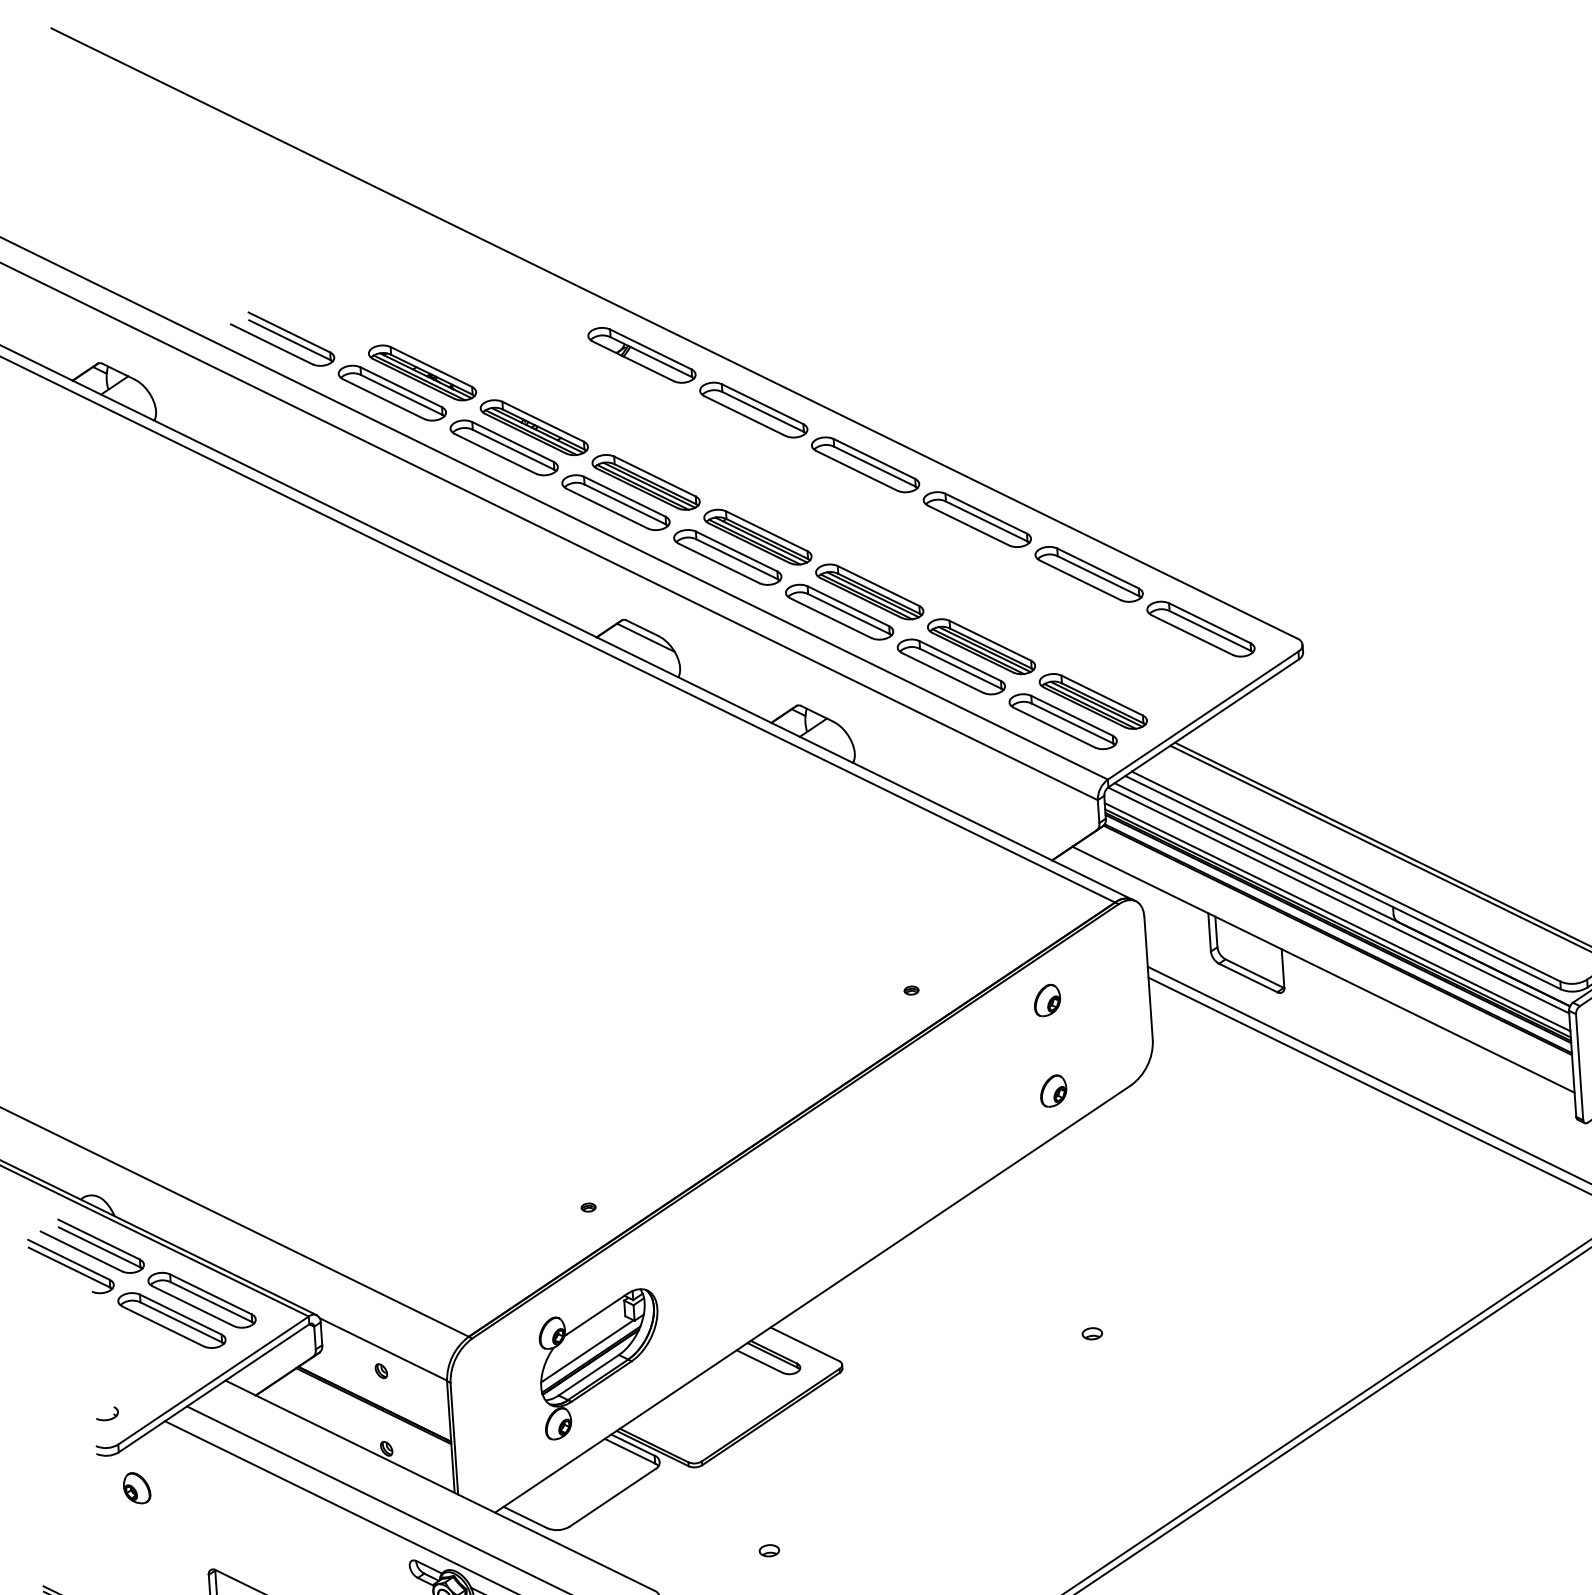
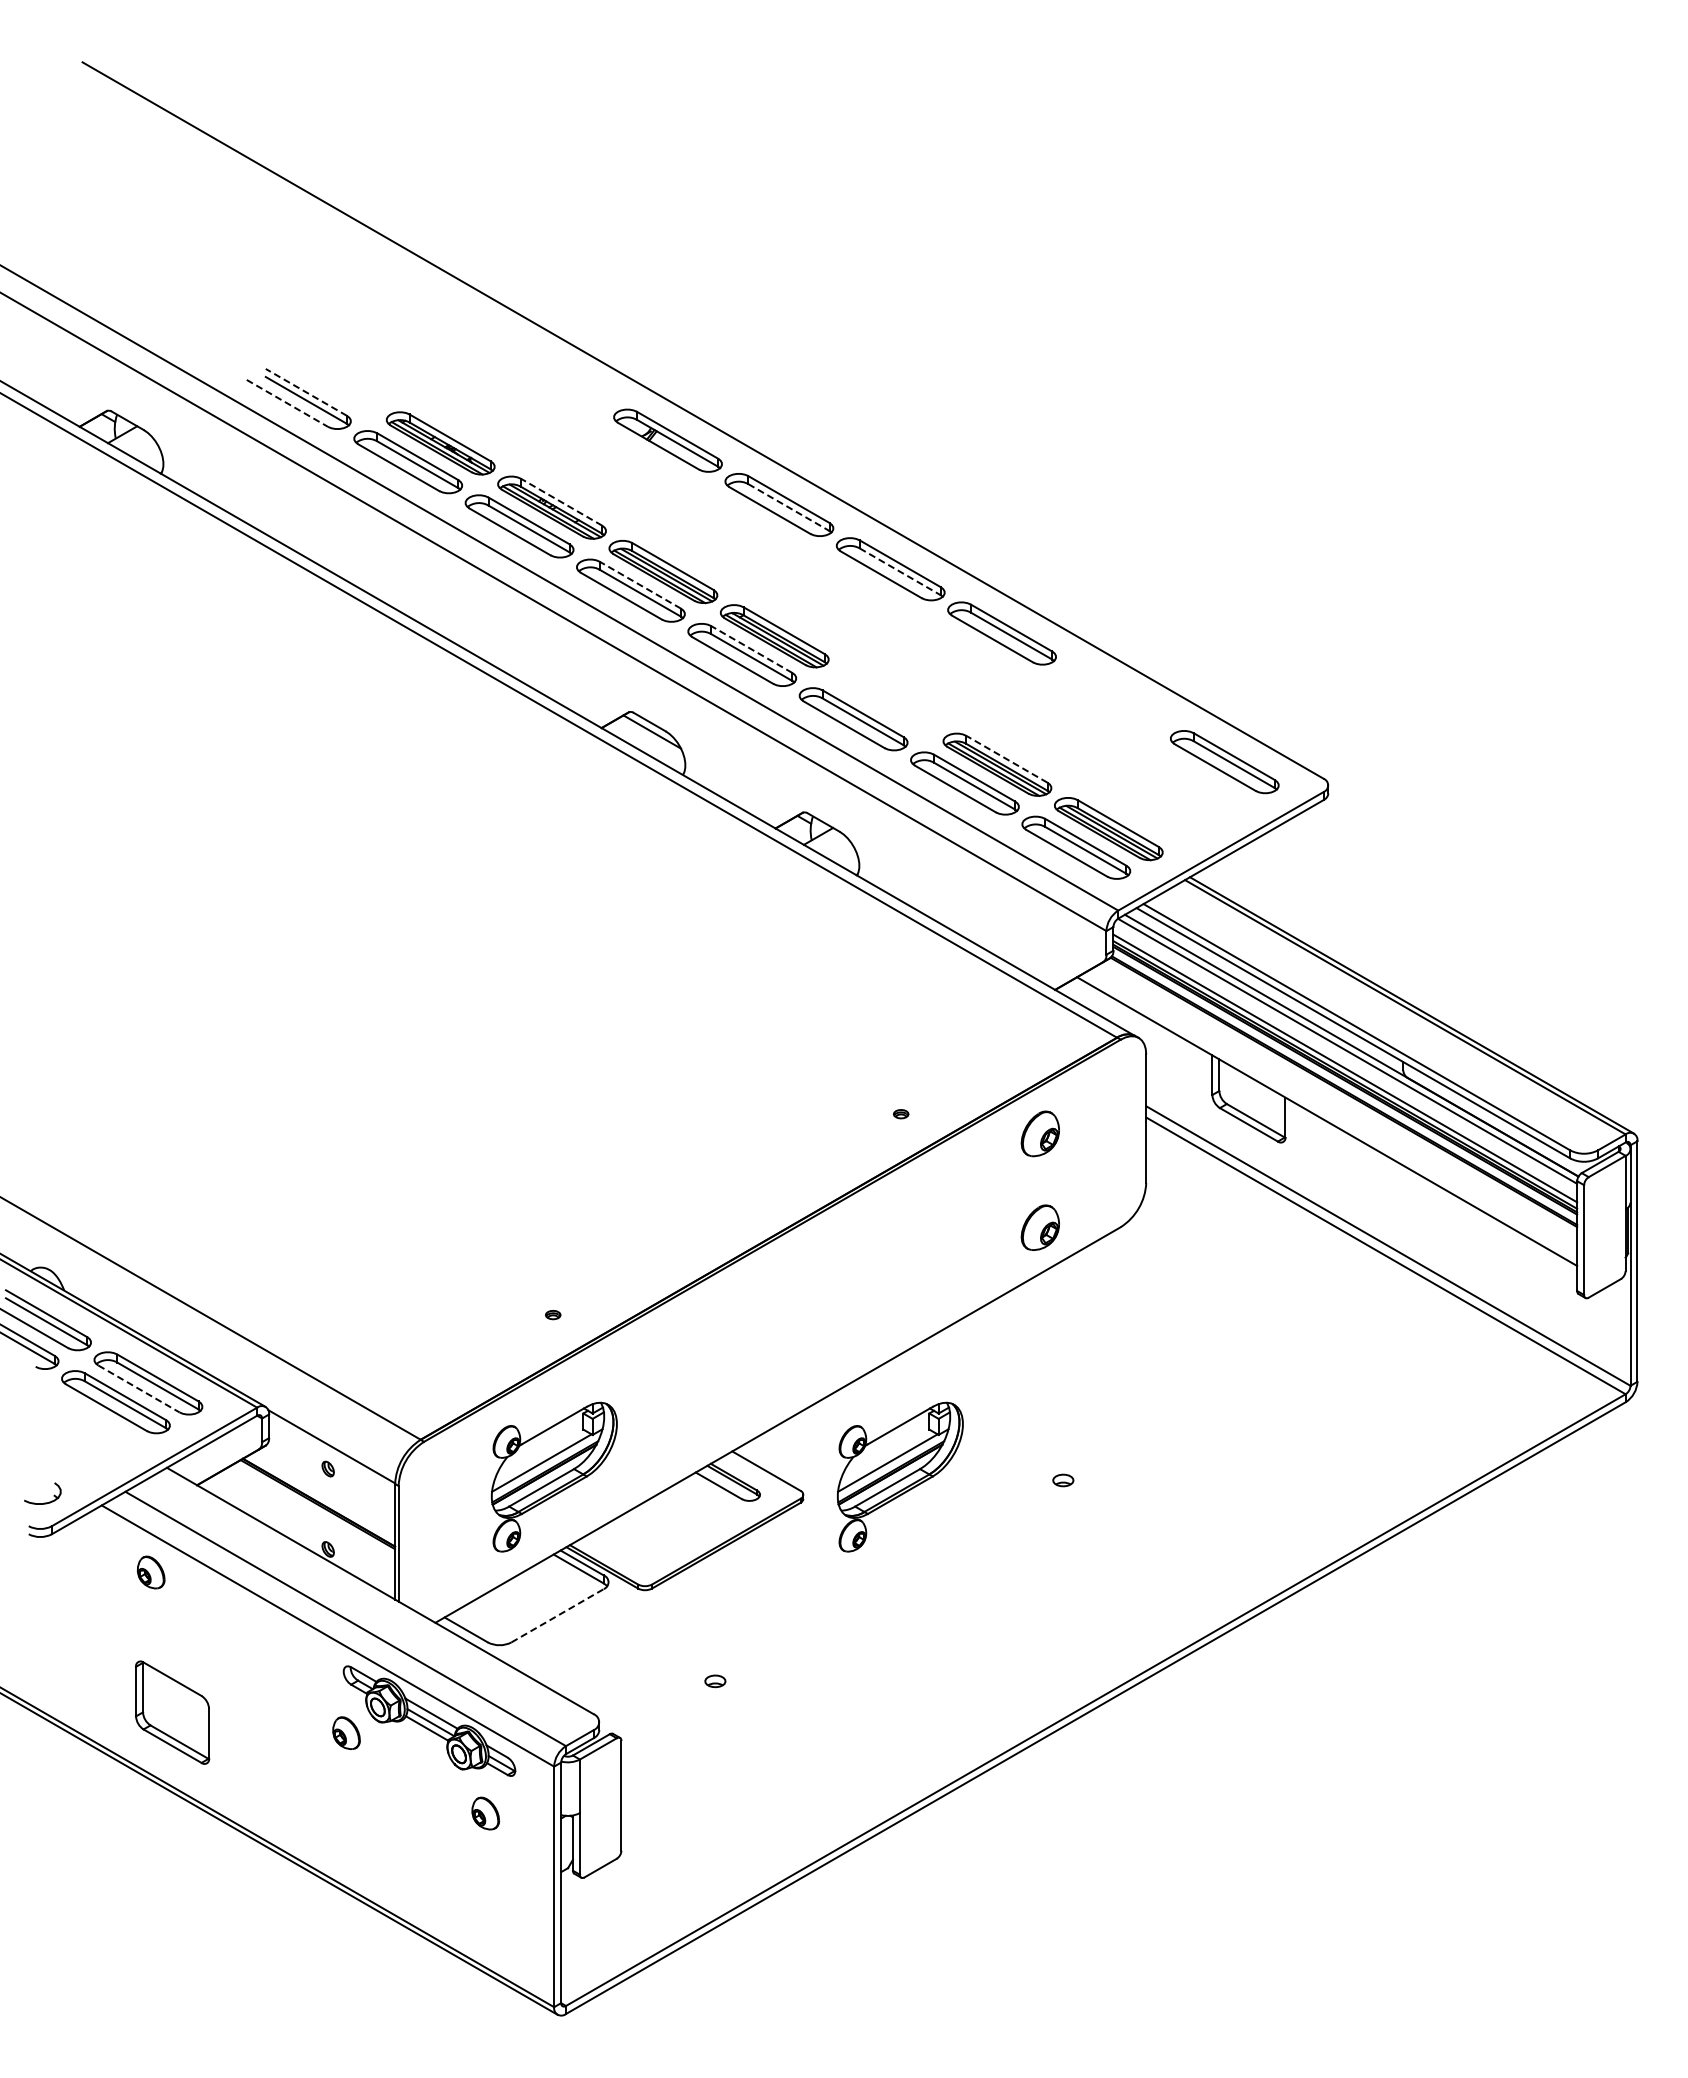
line: (289, 332) -> (306, 392), solid -> dashed
line: (271, 344) -> (287, 403), solid -> dashed
line: (762, 411) -> (788, 507), solid -> dashed
line: (543, 422) -> (561, 502), solid -> dashed
line: (875, 466) -> (900, 571), solid -> dashed
line: (624, 497) -> (640, 585), solid -> dashed
line: (736, 551) -> (751, 649), solid -> dashed
part: (1089, 574) -> (1113, 697), removed
part: (869, 591) -> (885, 700), removed
line: (989, 641) -> (1006, 759), solid -> dashed
part: (1047, 1000) -> (1040, 1133), size x1.4
part: (1053, 1090) -> (1040, 1227), size x1.4
line: (192, 1305) -> (138, 1388), solid -> dashed
part: (934, 1340) -> (900, 1476), added
part: (107, 1413) -> (42, 1493), size x1.6
part: (137, 1488) -> (151, 1572), moved
line: (613, 1497) -> (558, 1615), solid -> dashed

